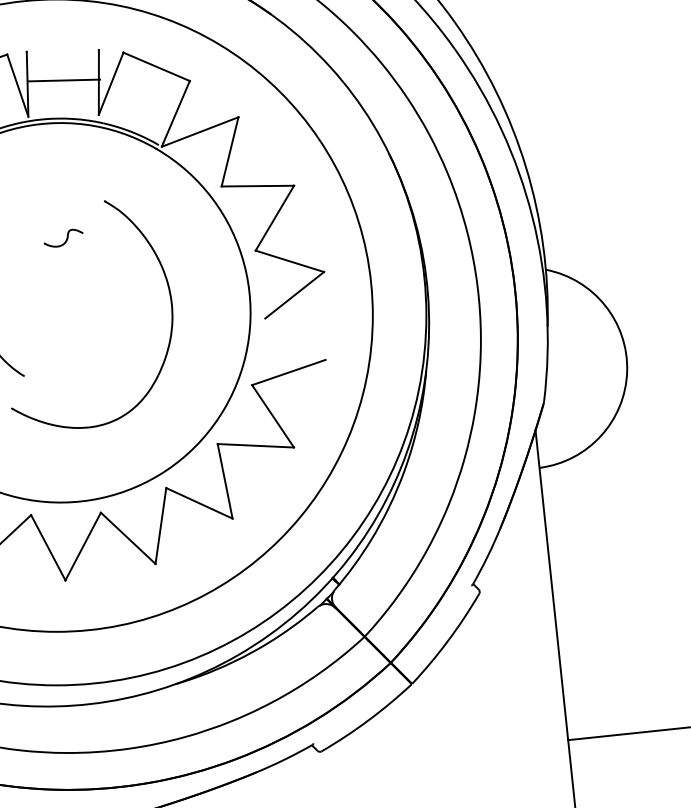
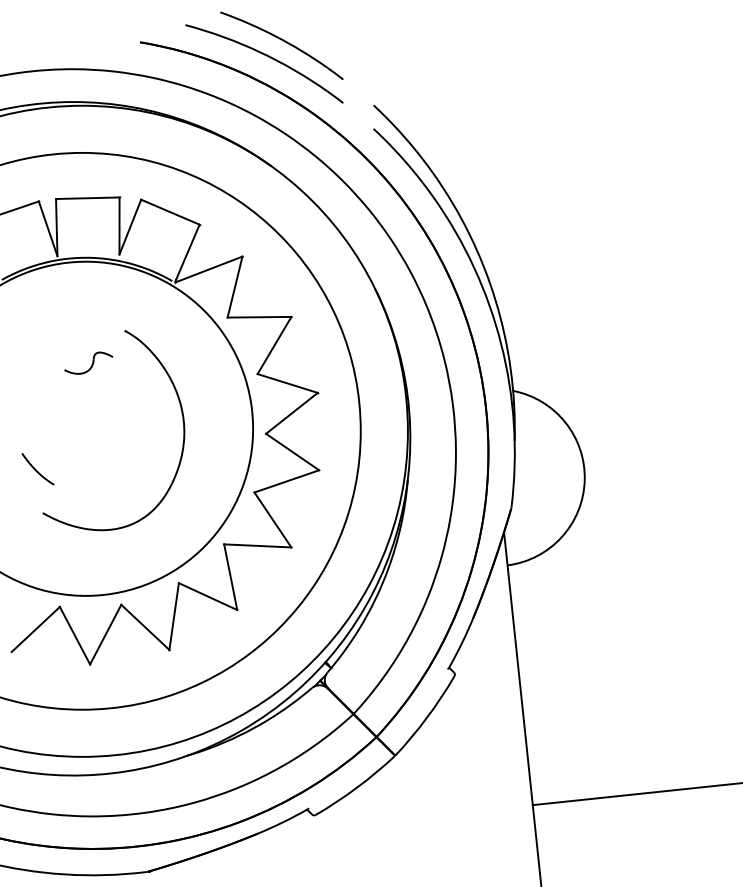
line: (63, 80) -> (87, 198), moved
part: (63, 237) -> (88, 362), size x1.43
line: (295, 338) -> (292, 451), added

